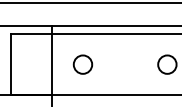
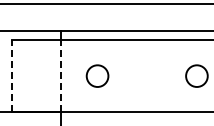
line: (10, 64) -> (12, 75), solid -> dashed
line: (51, 64) -> (60, 75), solid -> dashed

